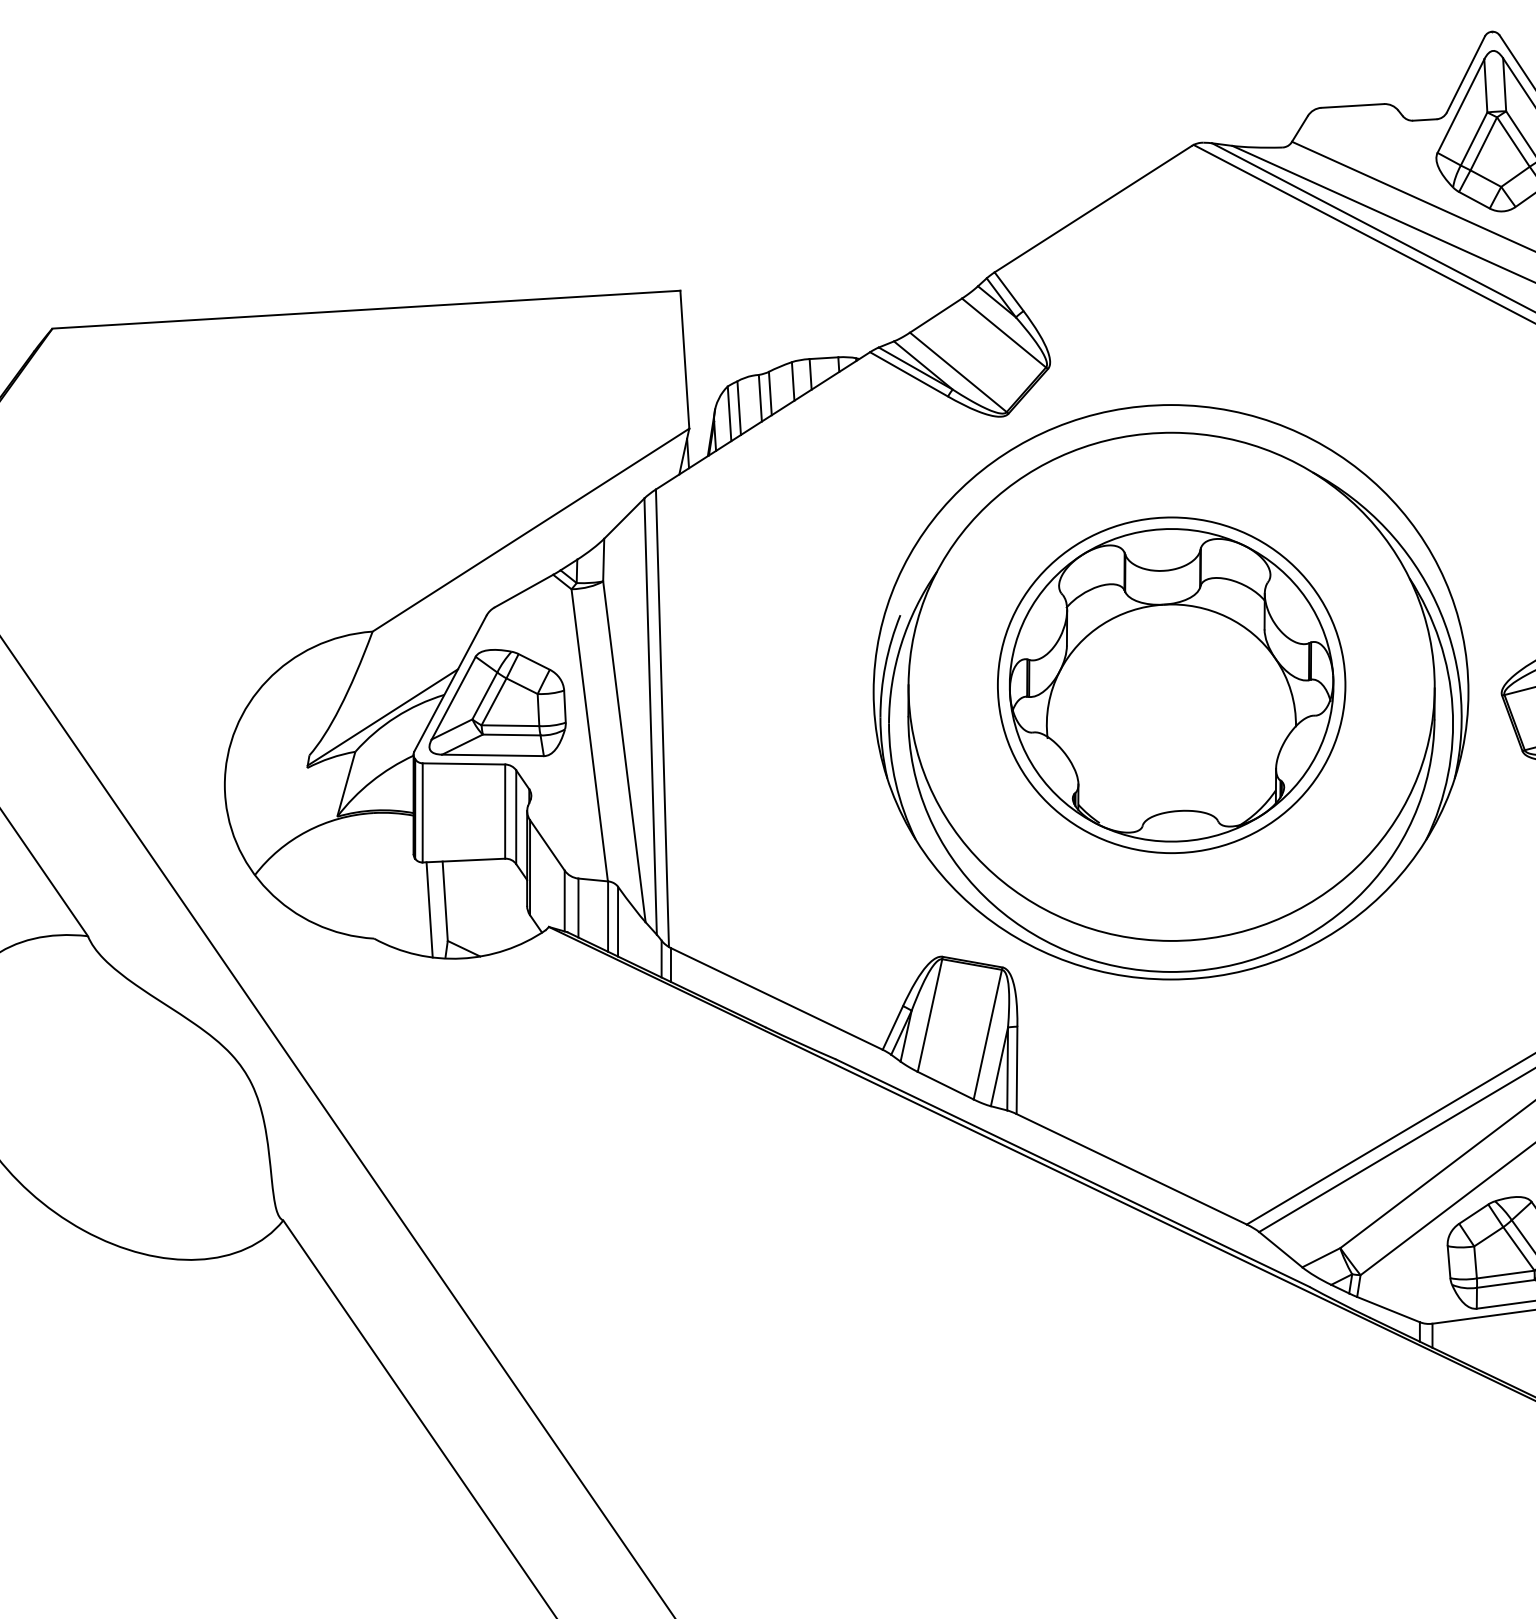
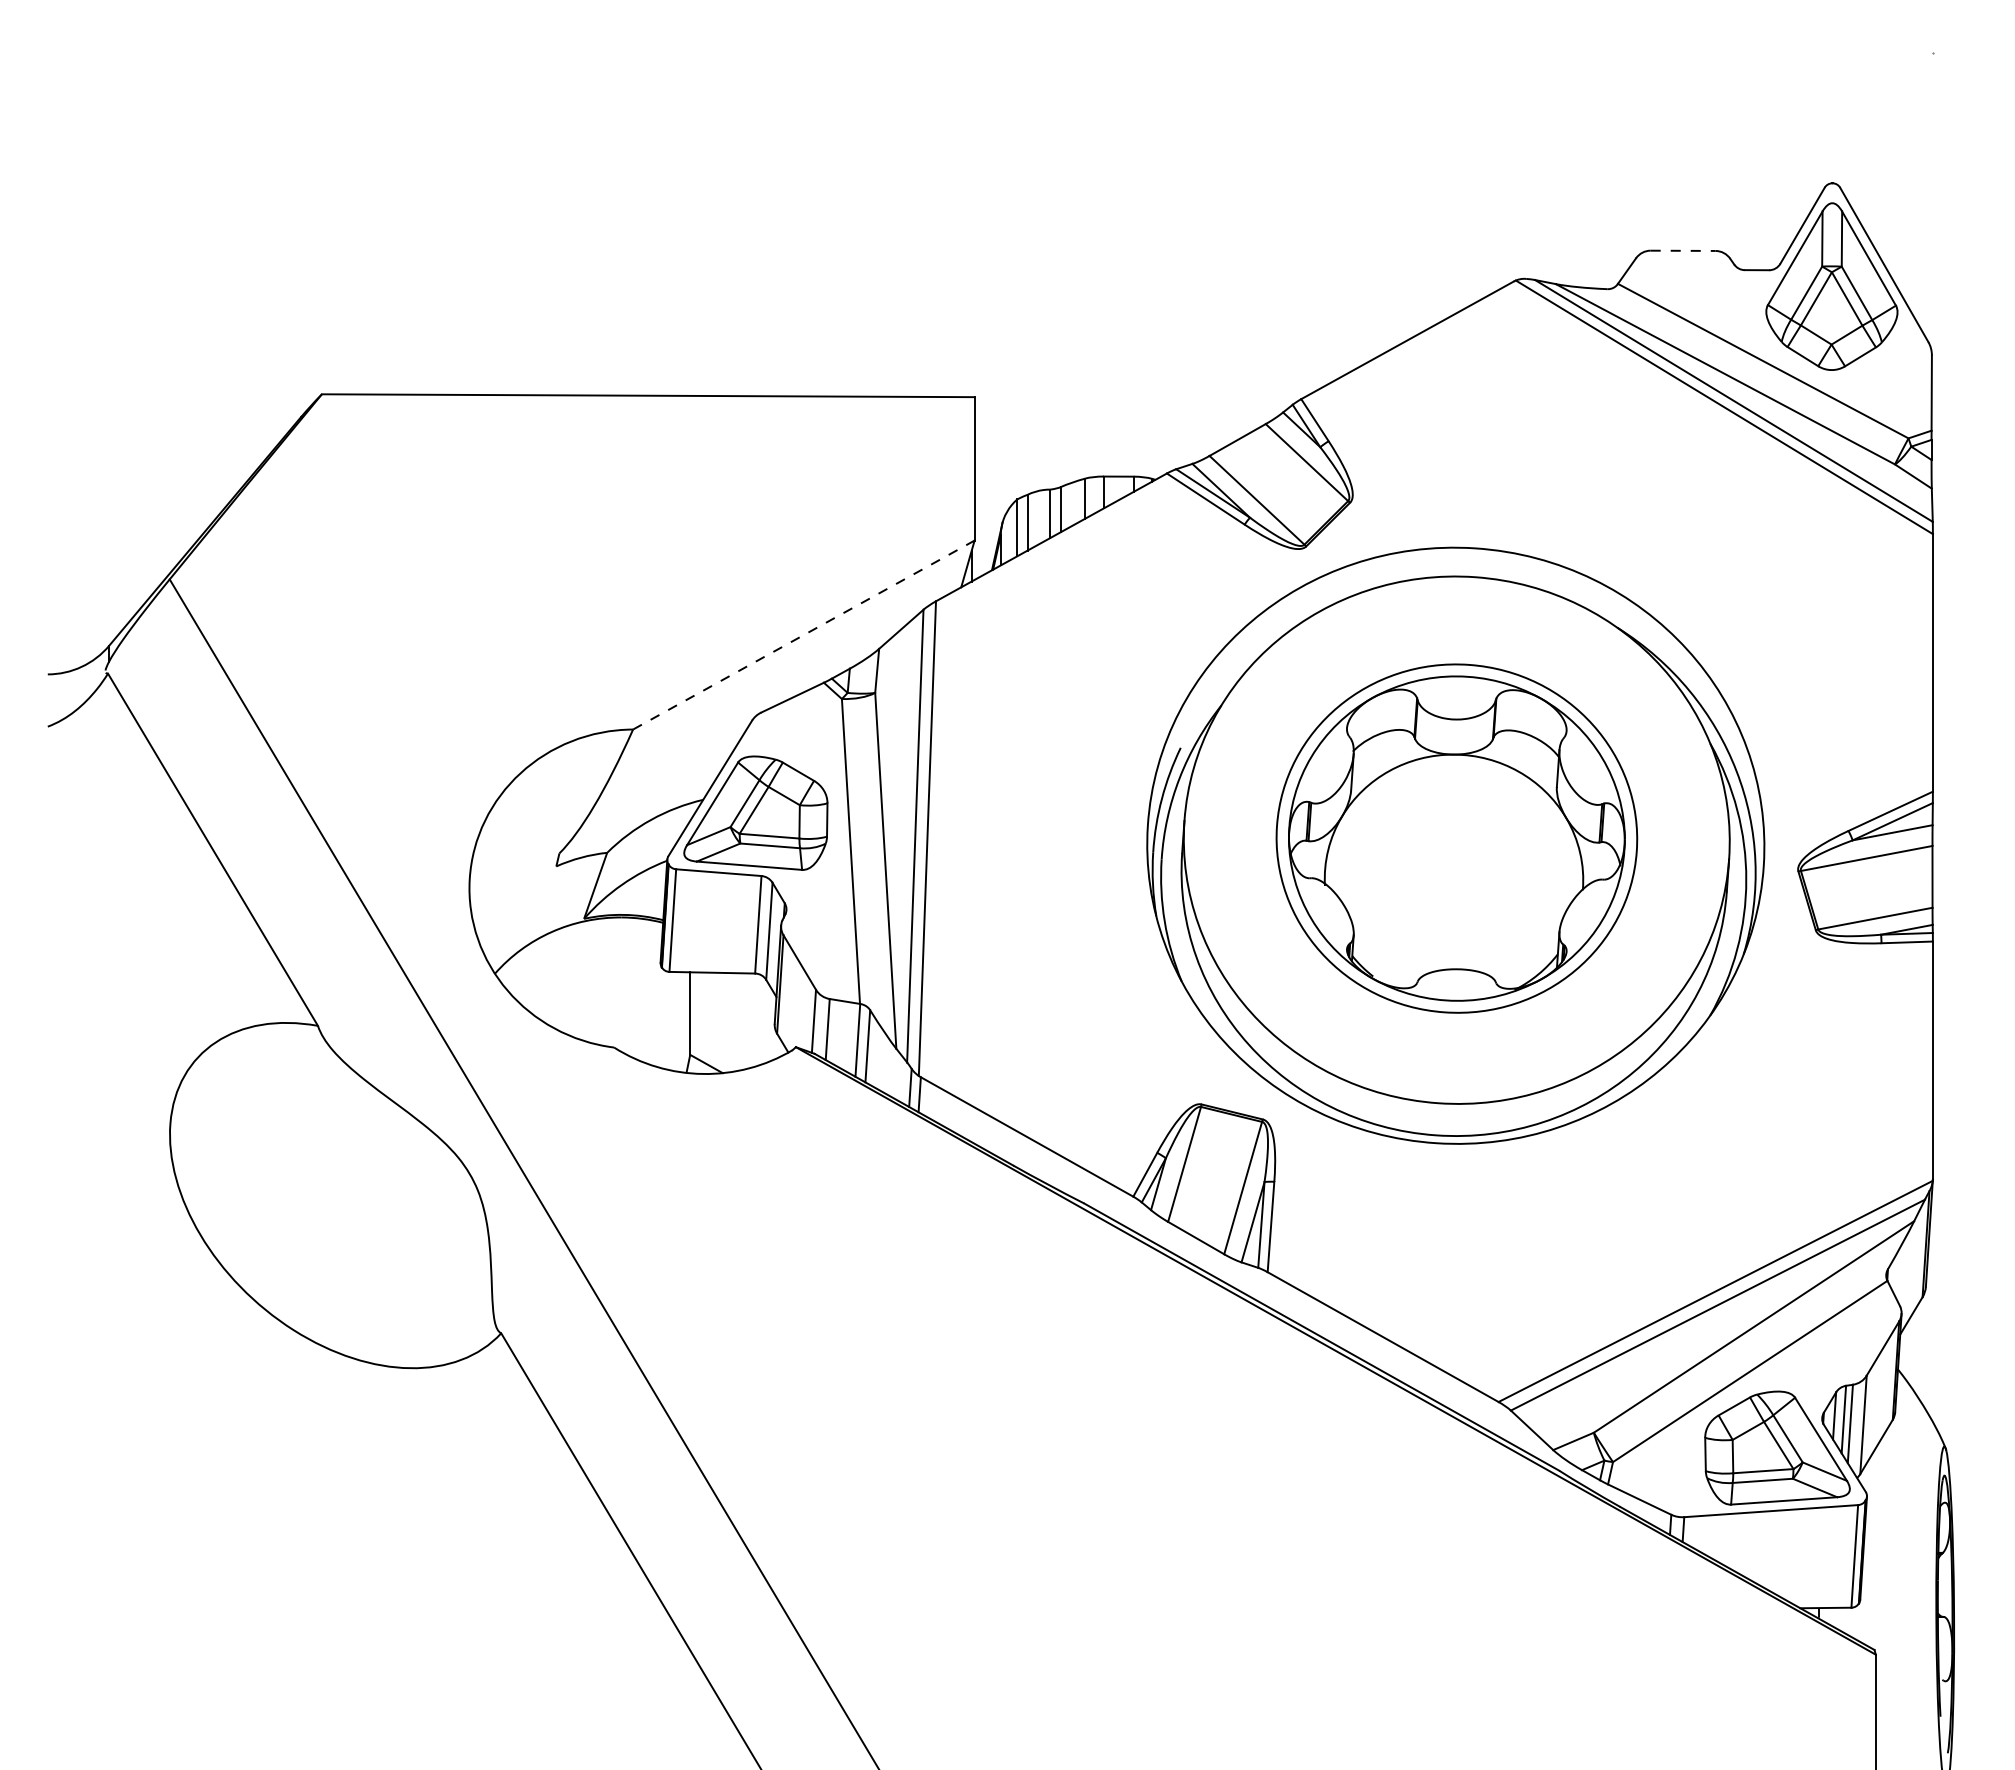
line: (1352, 105) -> (1683, 250), solid -> dashed
line: (531, 529) -> (804, 634), solid -> dashed
line: (382, 716) -> (637, 818), removed
line: (429, 909) -> (673, 1021), removed

